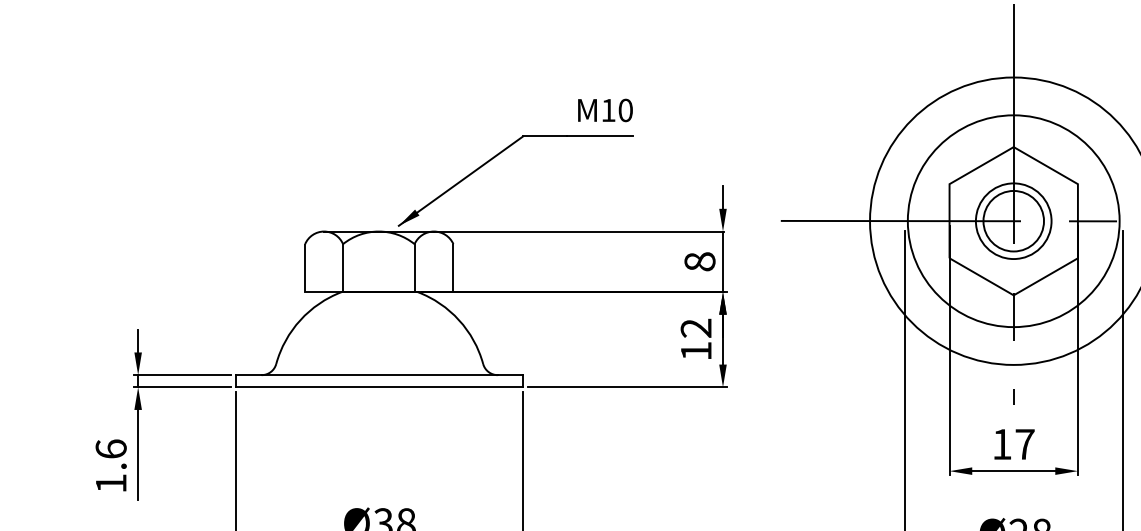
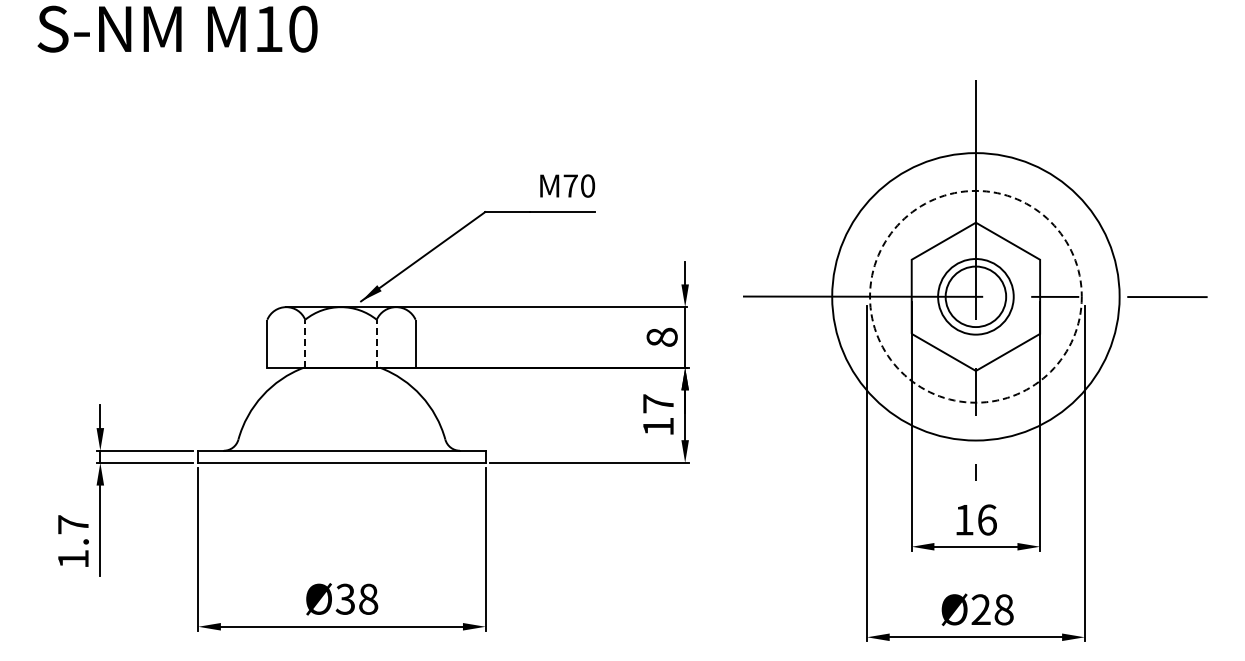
text: (608, 109) -> (570, 185), M10 -> M70
circle: (1013, 220) -> (975, 296), solid -> dashed
line: (343, 267) -> (305, 343), solid -> dashed
line: (414, 267) -> (376, 343), solid -> dashed
text: (695, 327) -> (657, 403), 12 -> 17
text: (1025, 443) -> (987, 519), 17 -> 16
text: (110, 448) -> (72, 524), 1.6 -> 1.7

